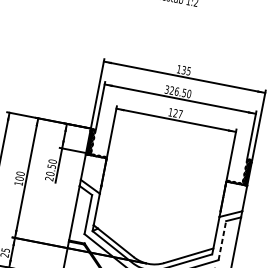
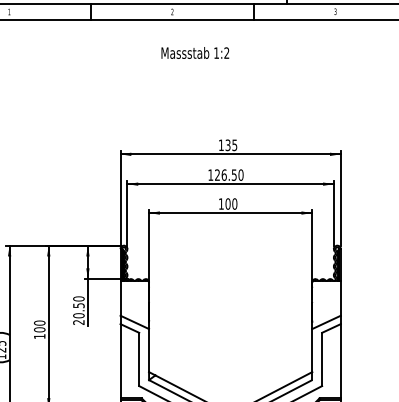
text: (166, 89) -> (210, 174), 326.50 -> 126.50
text: (178, 113) -> (231, 203), 127 -> 100
line: (222, 240) -> (322, 359), dashed -> solid

